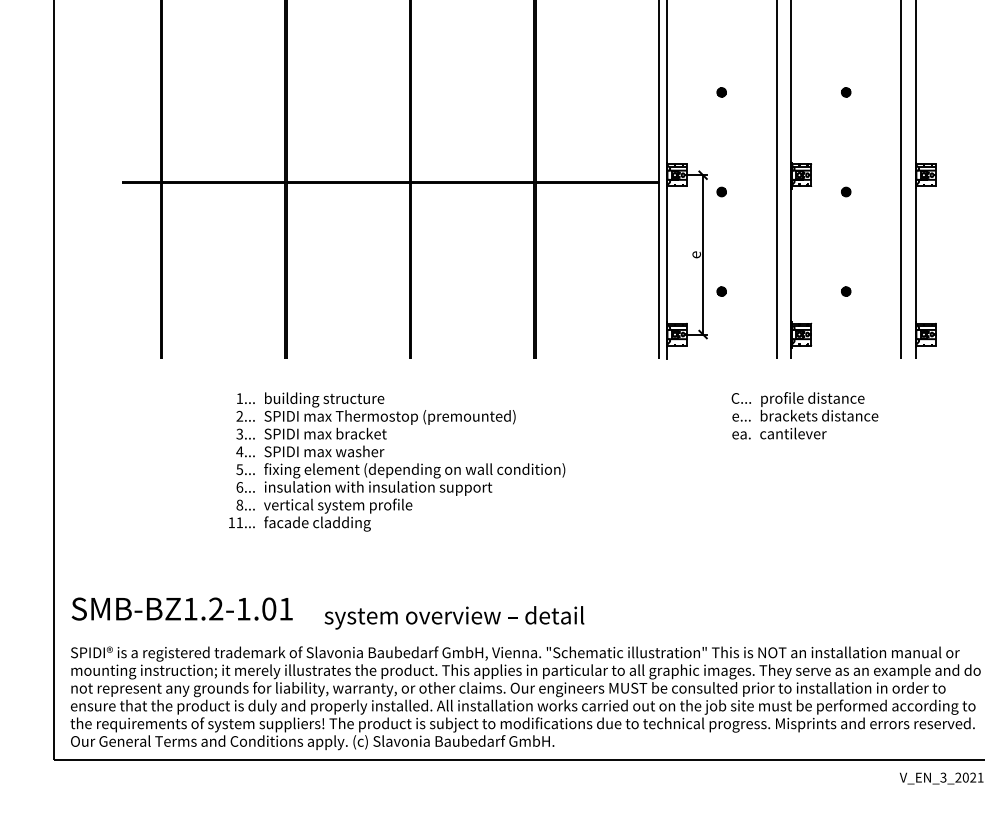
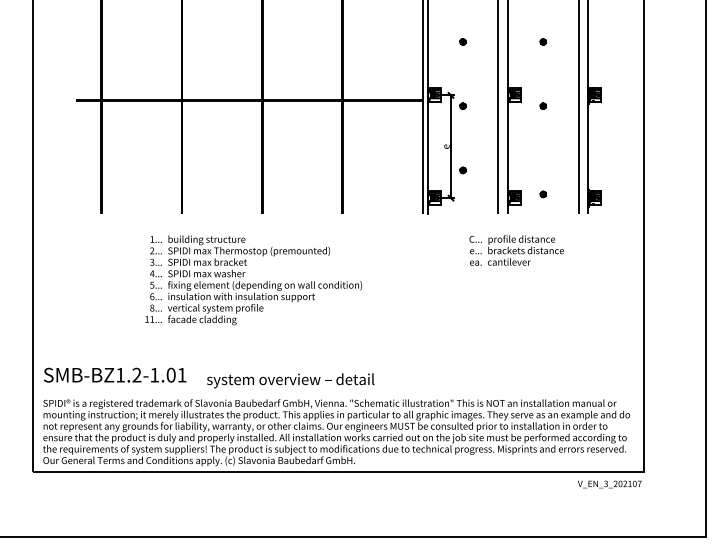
part: (844, 291) -> (542, 194), moved

